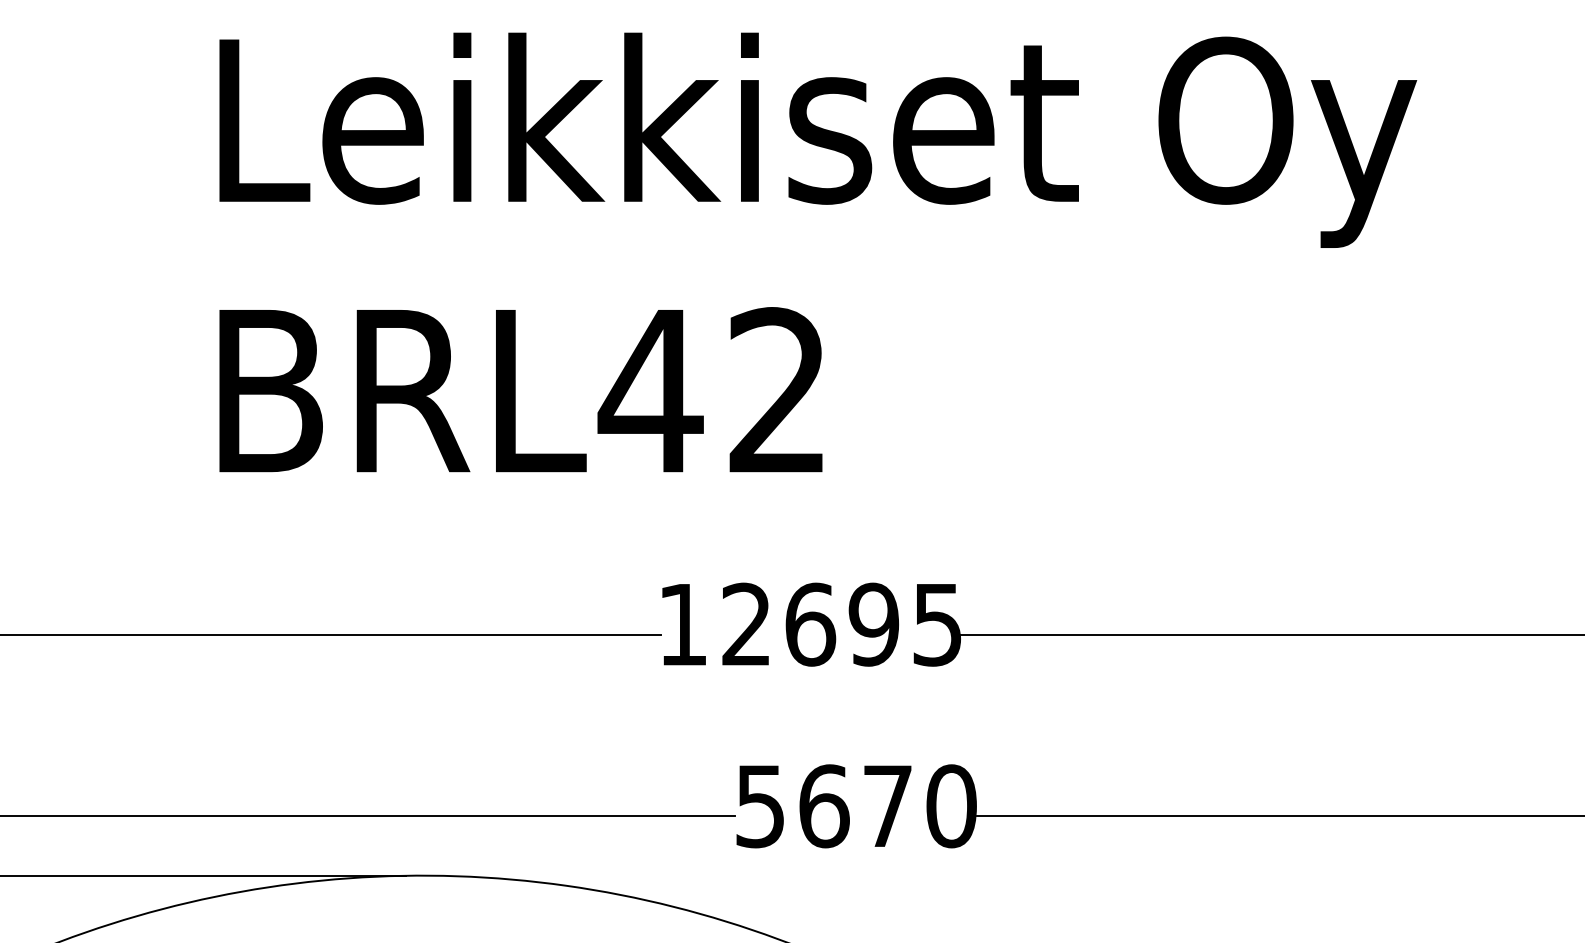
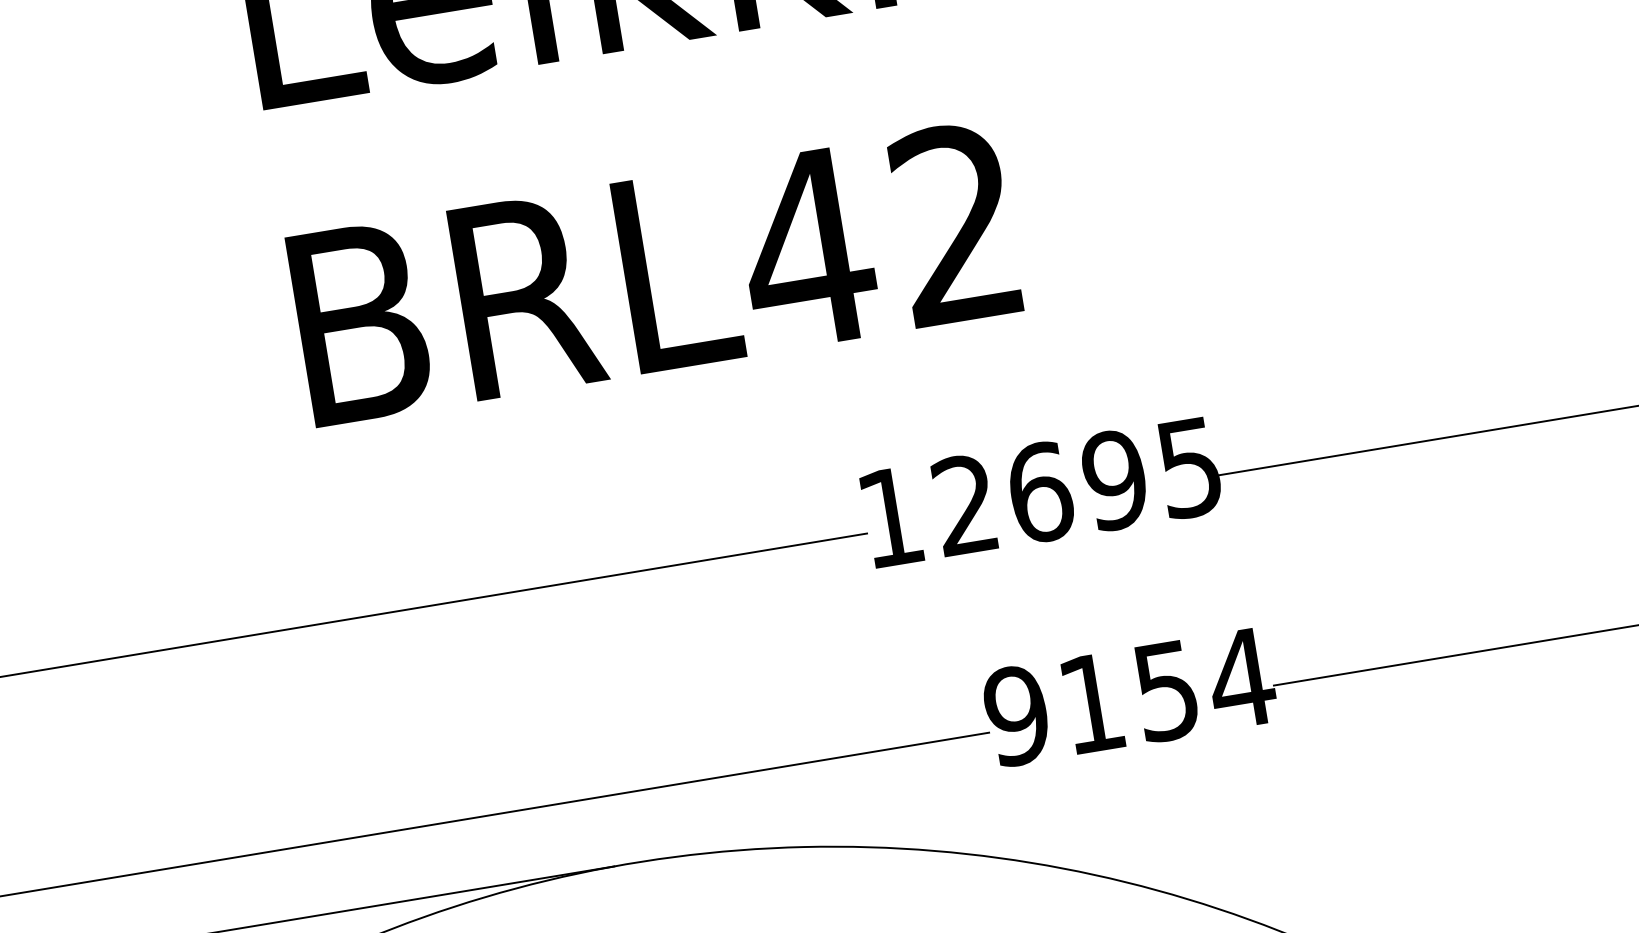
text: (856, 806) -> (1129, 697), 5670 -> 9154

